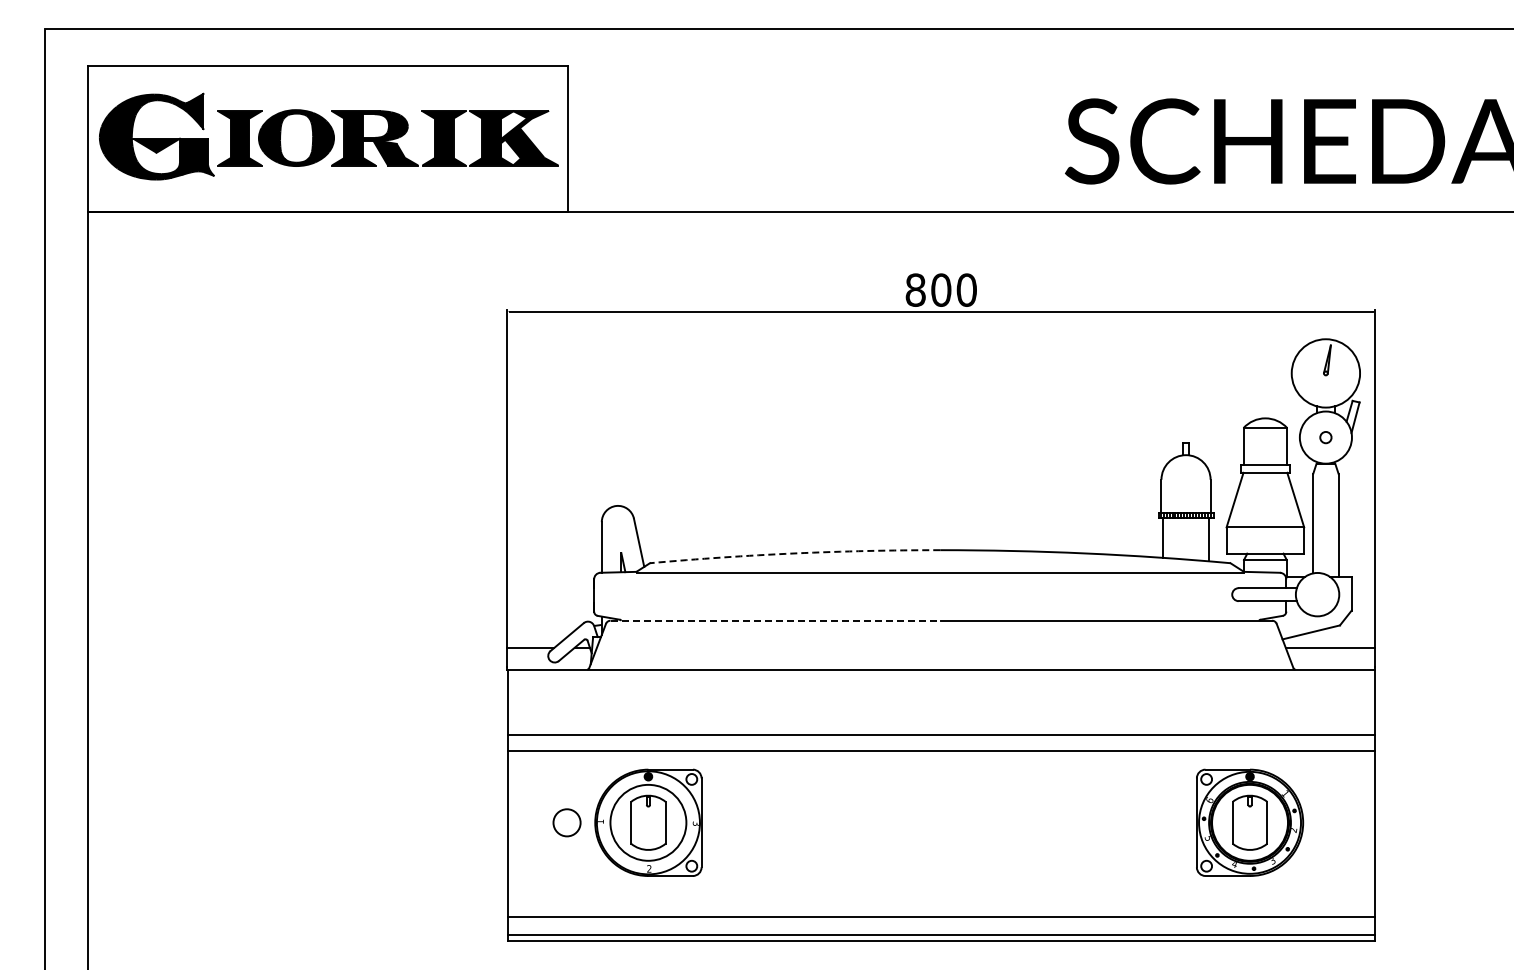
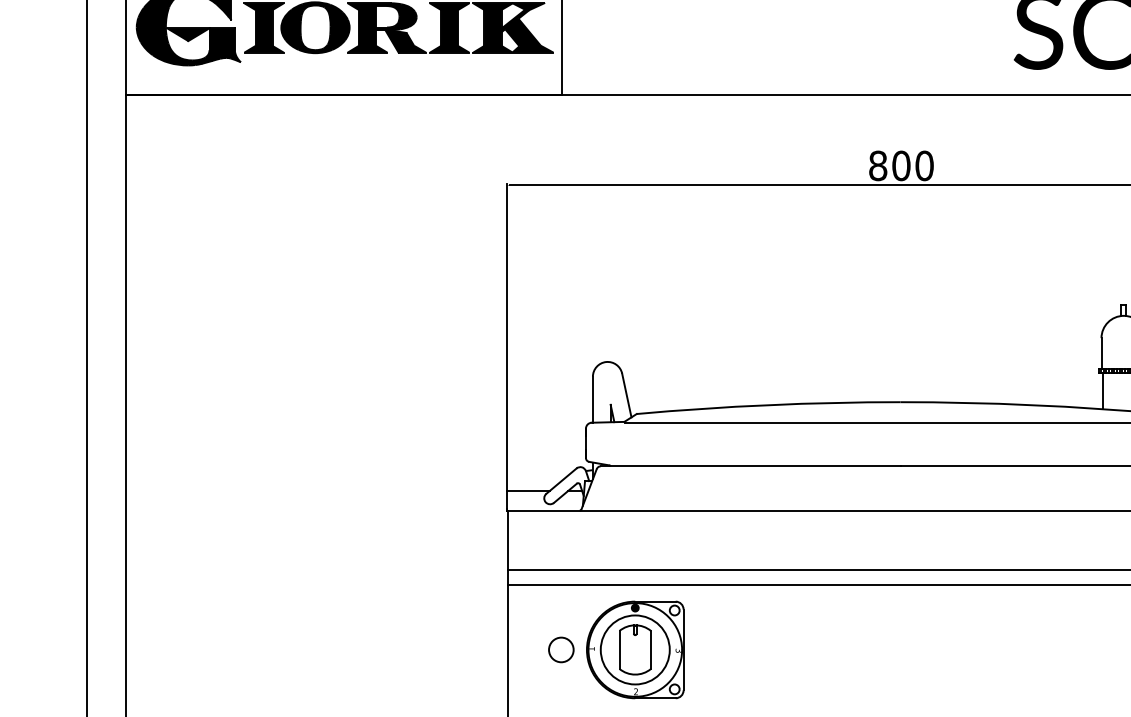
arc: (794, 553) -> (768, 405), dashed -> solid
line: (776, 620) -> (751, 466), dashed -> solid

